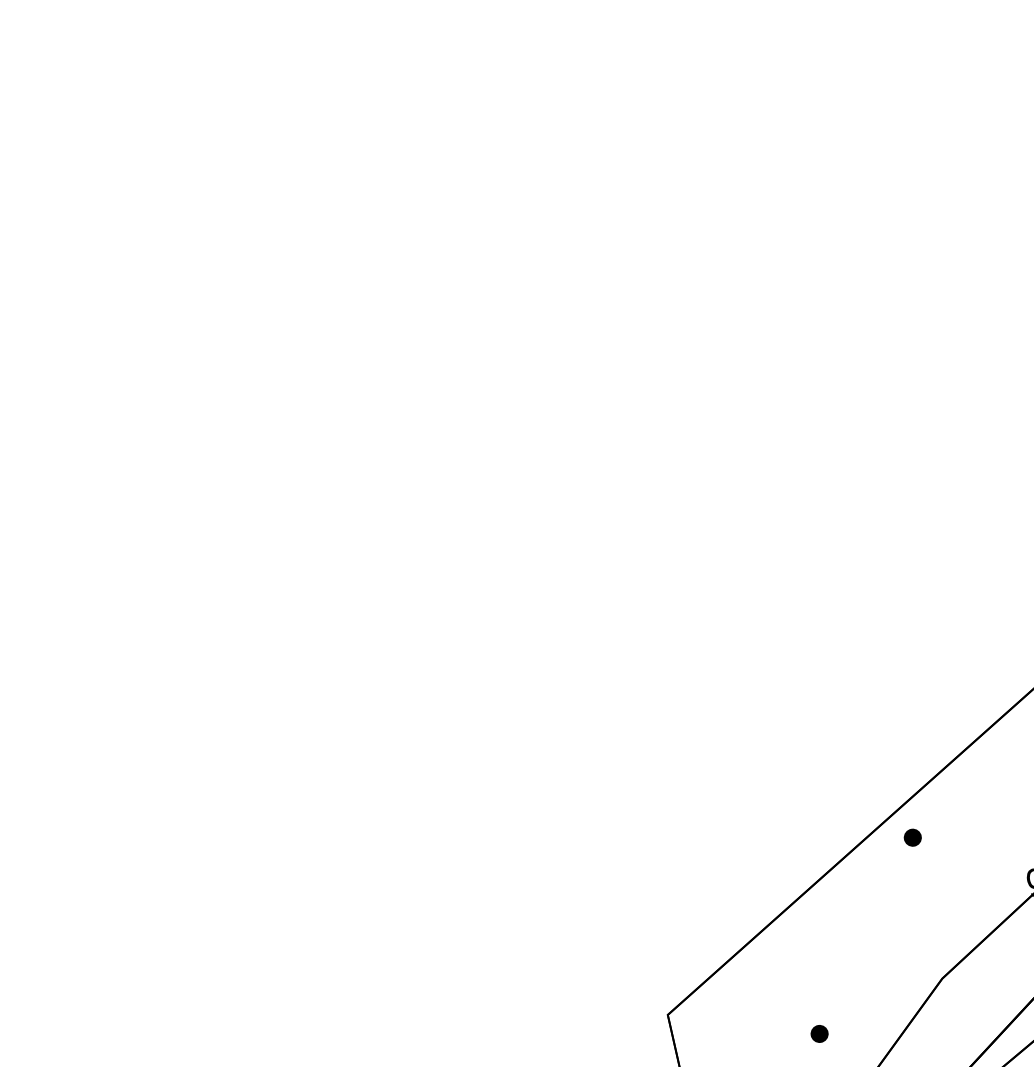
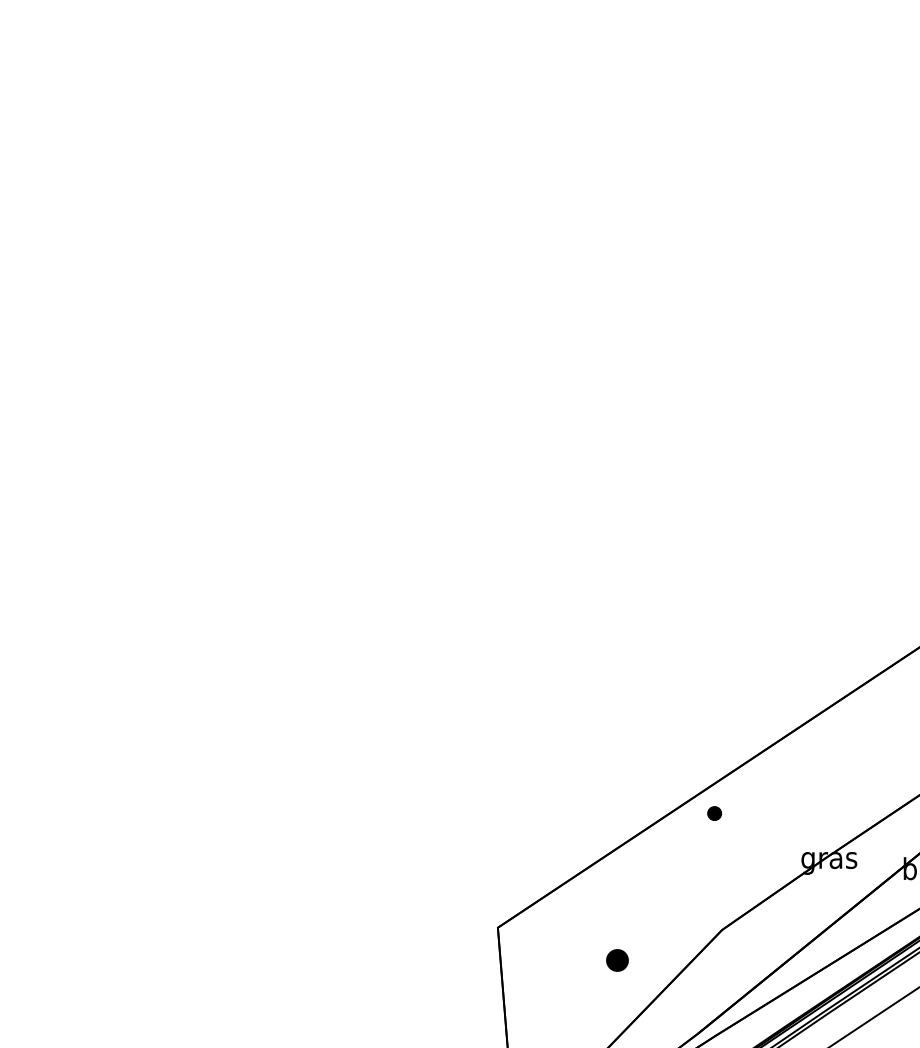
part: (819, 1032) -> (617, 959), size x1.6

